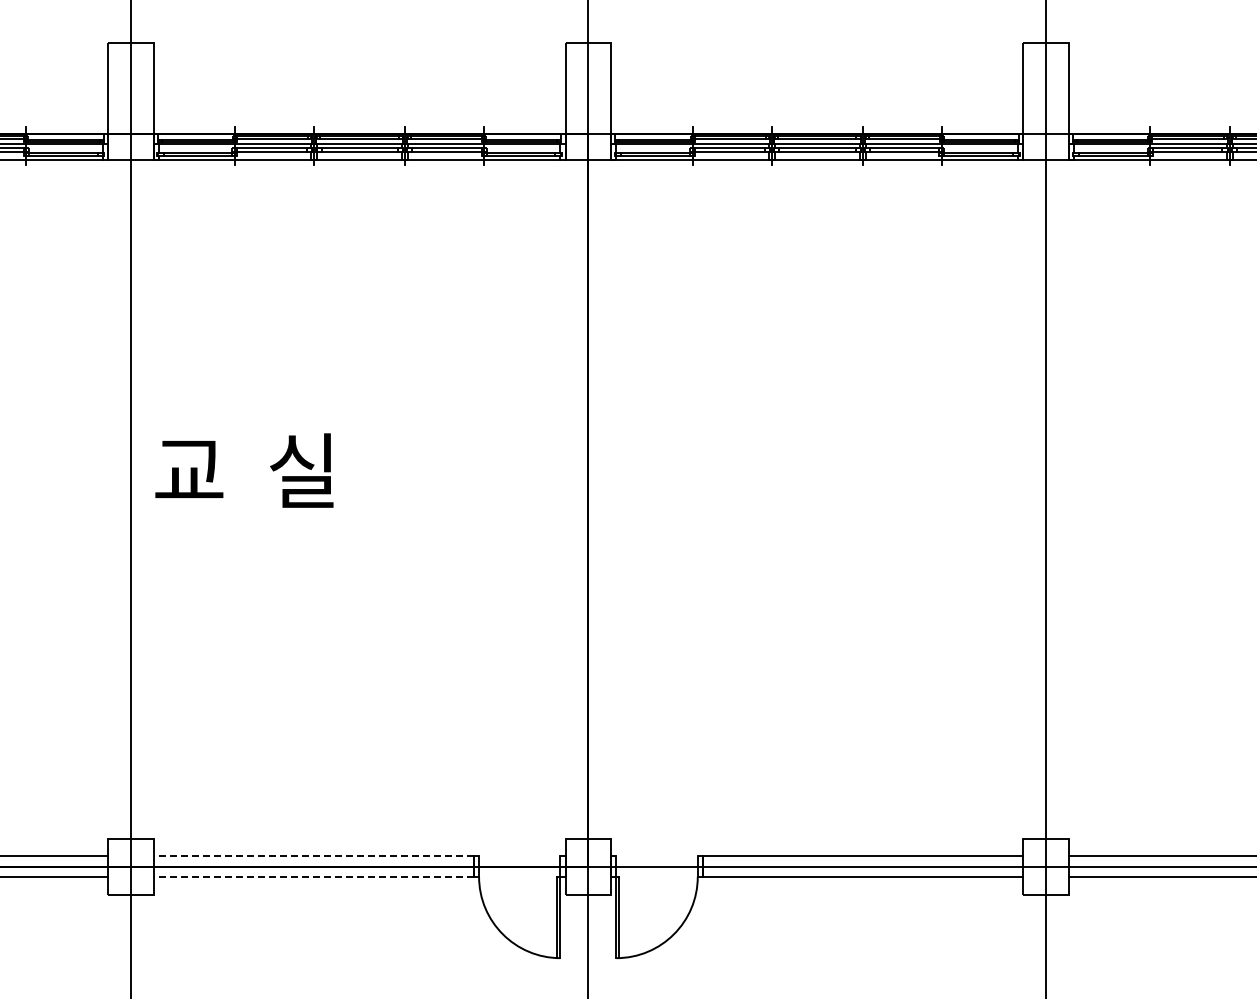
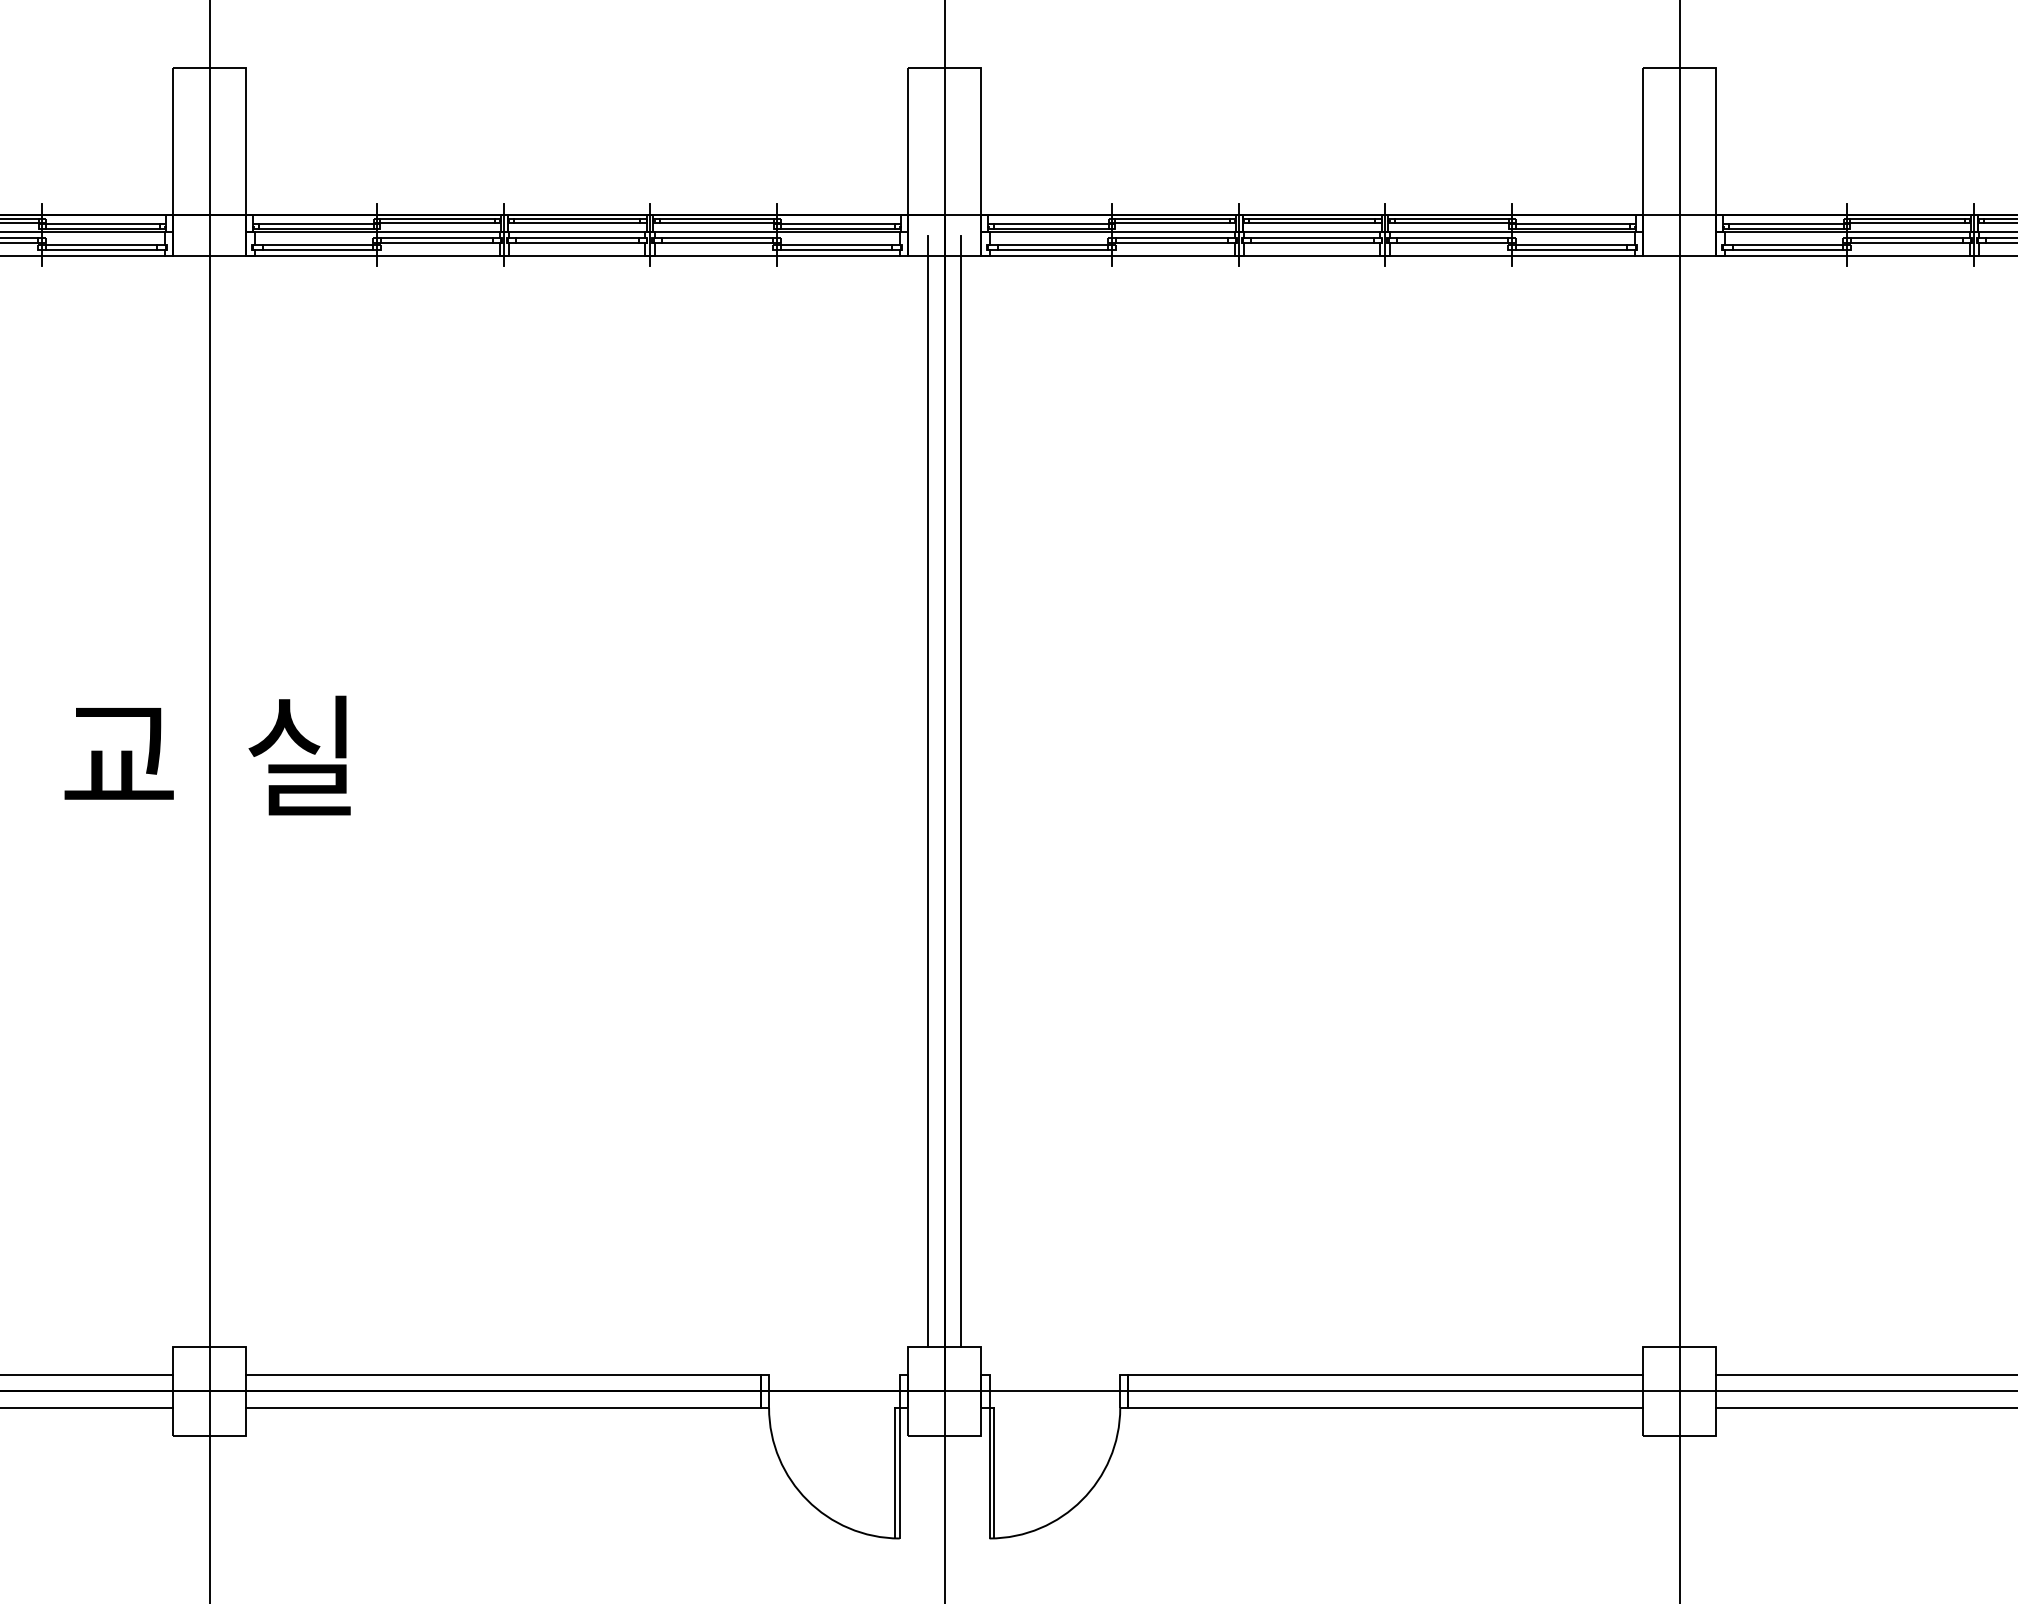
text: (244, 470) -> (207, 755), moved
line: (578, 492) -> (928, 790), added
line: (598, 492) -> (960, 790), added
line: (313, 856) -> (503, 1375), dashed -> solid
line: (313, 876) -> (503, 1407), dashed -> solid

